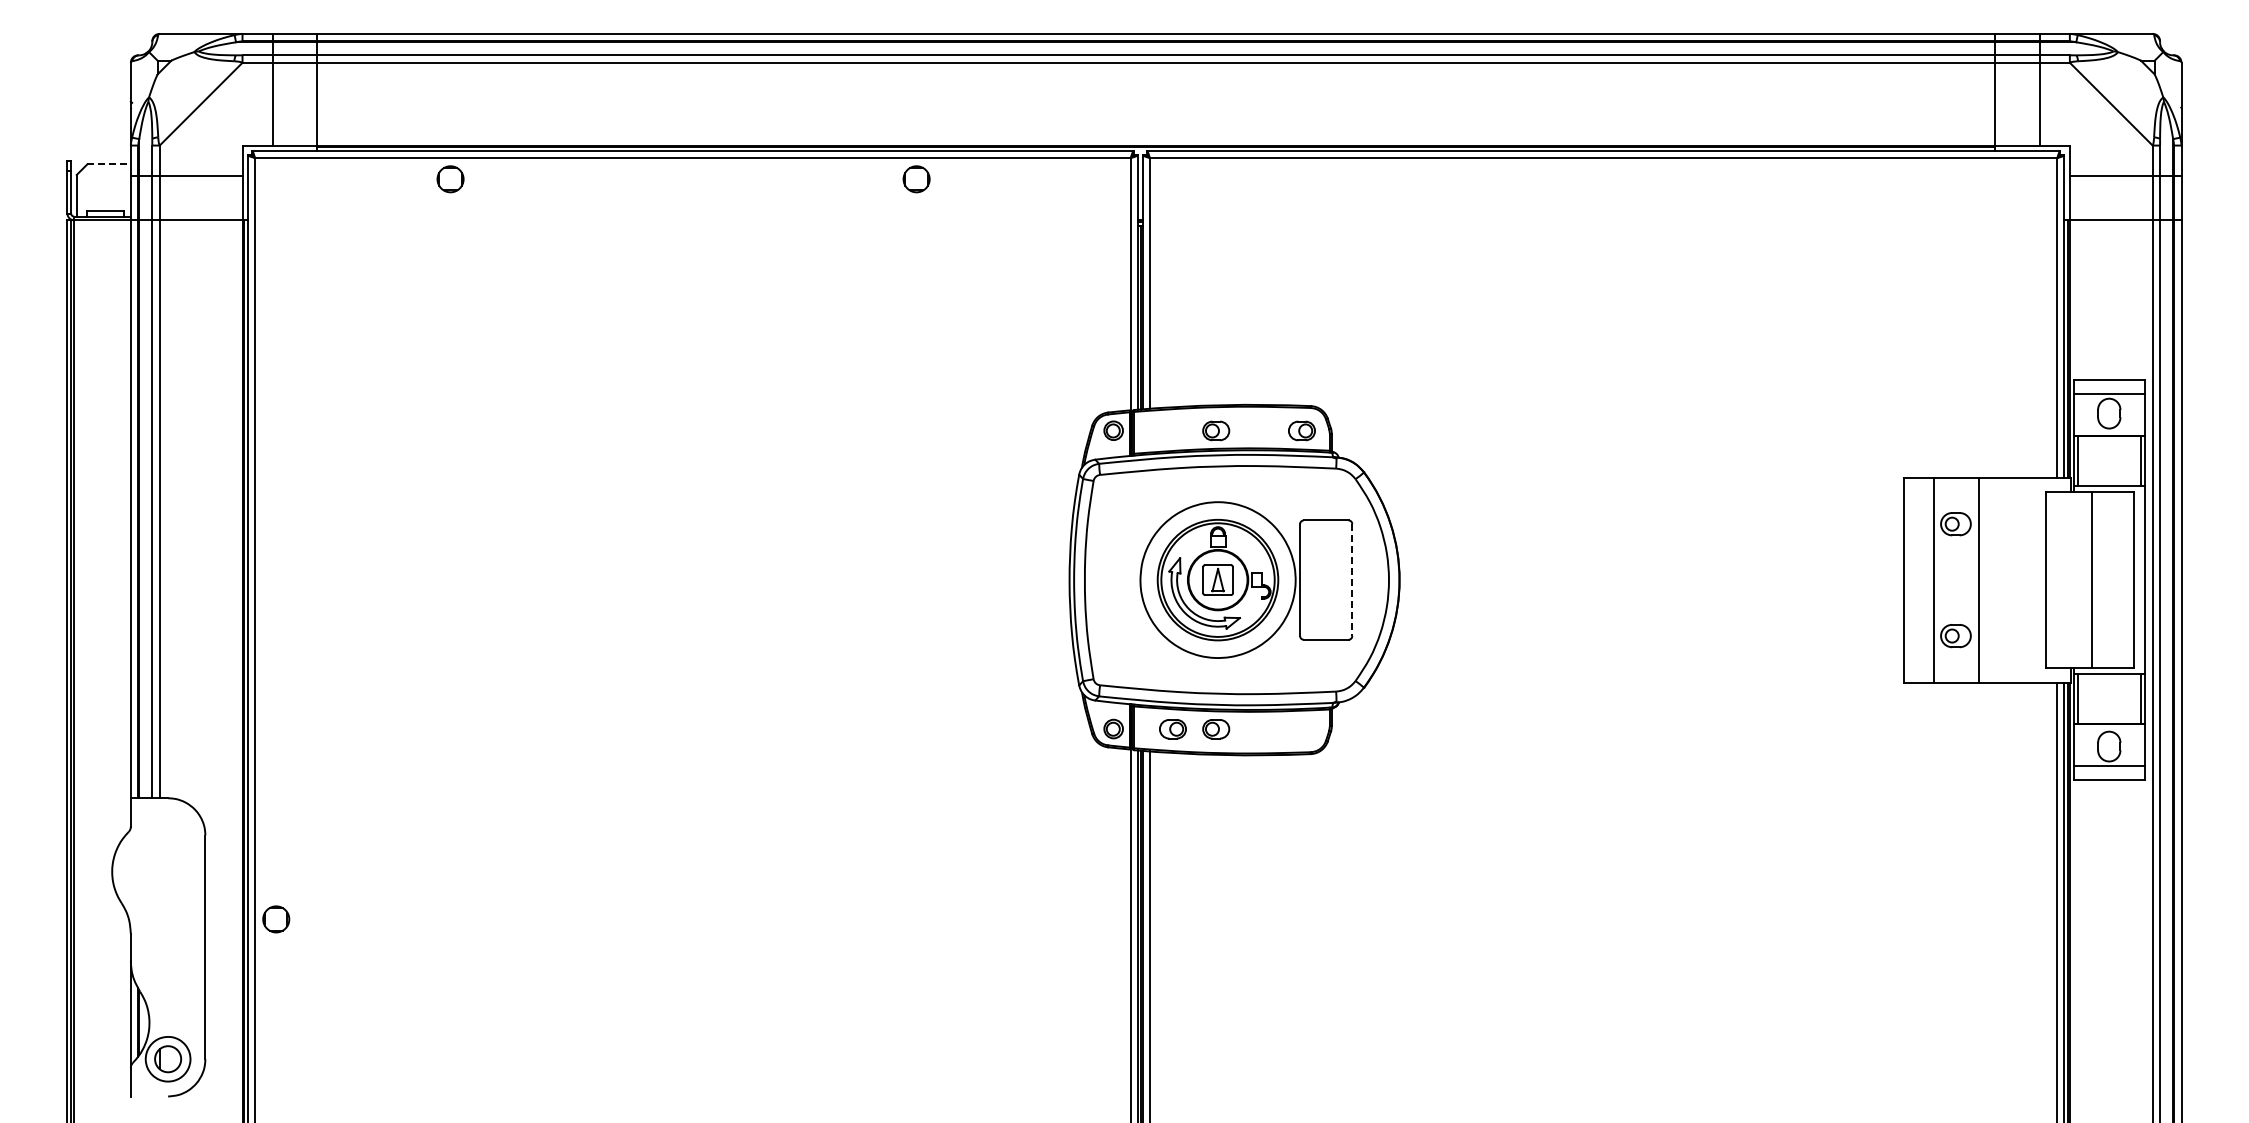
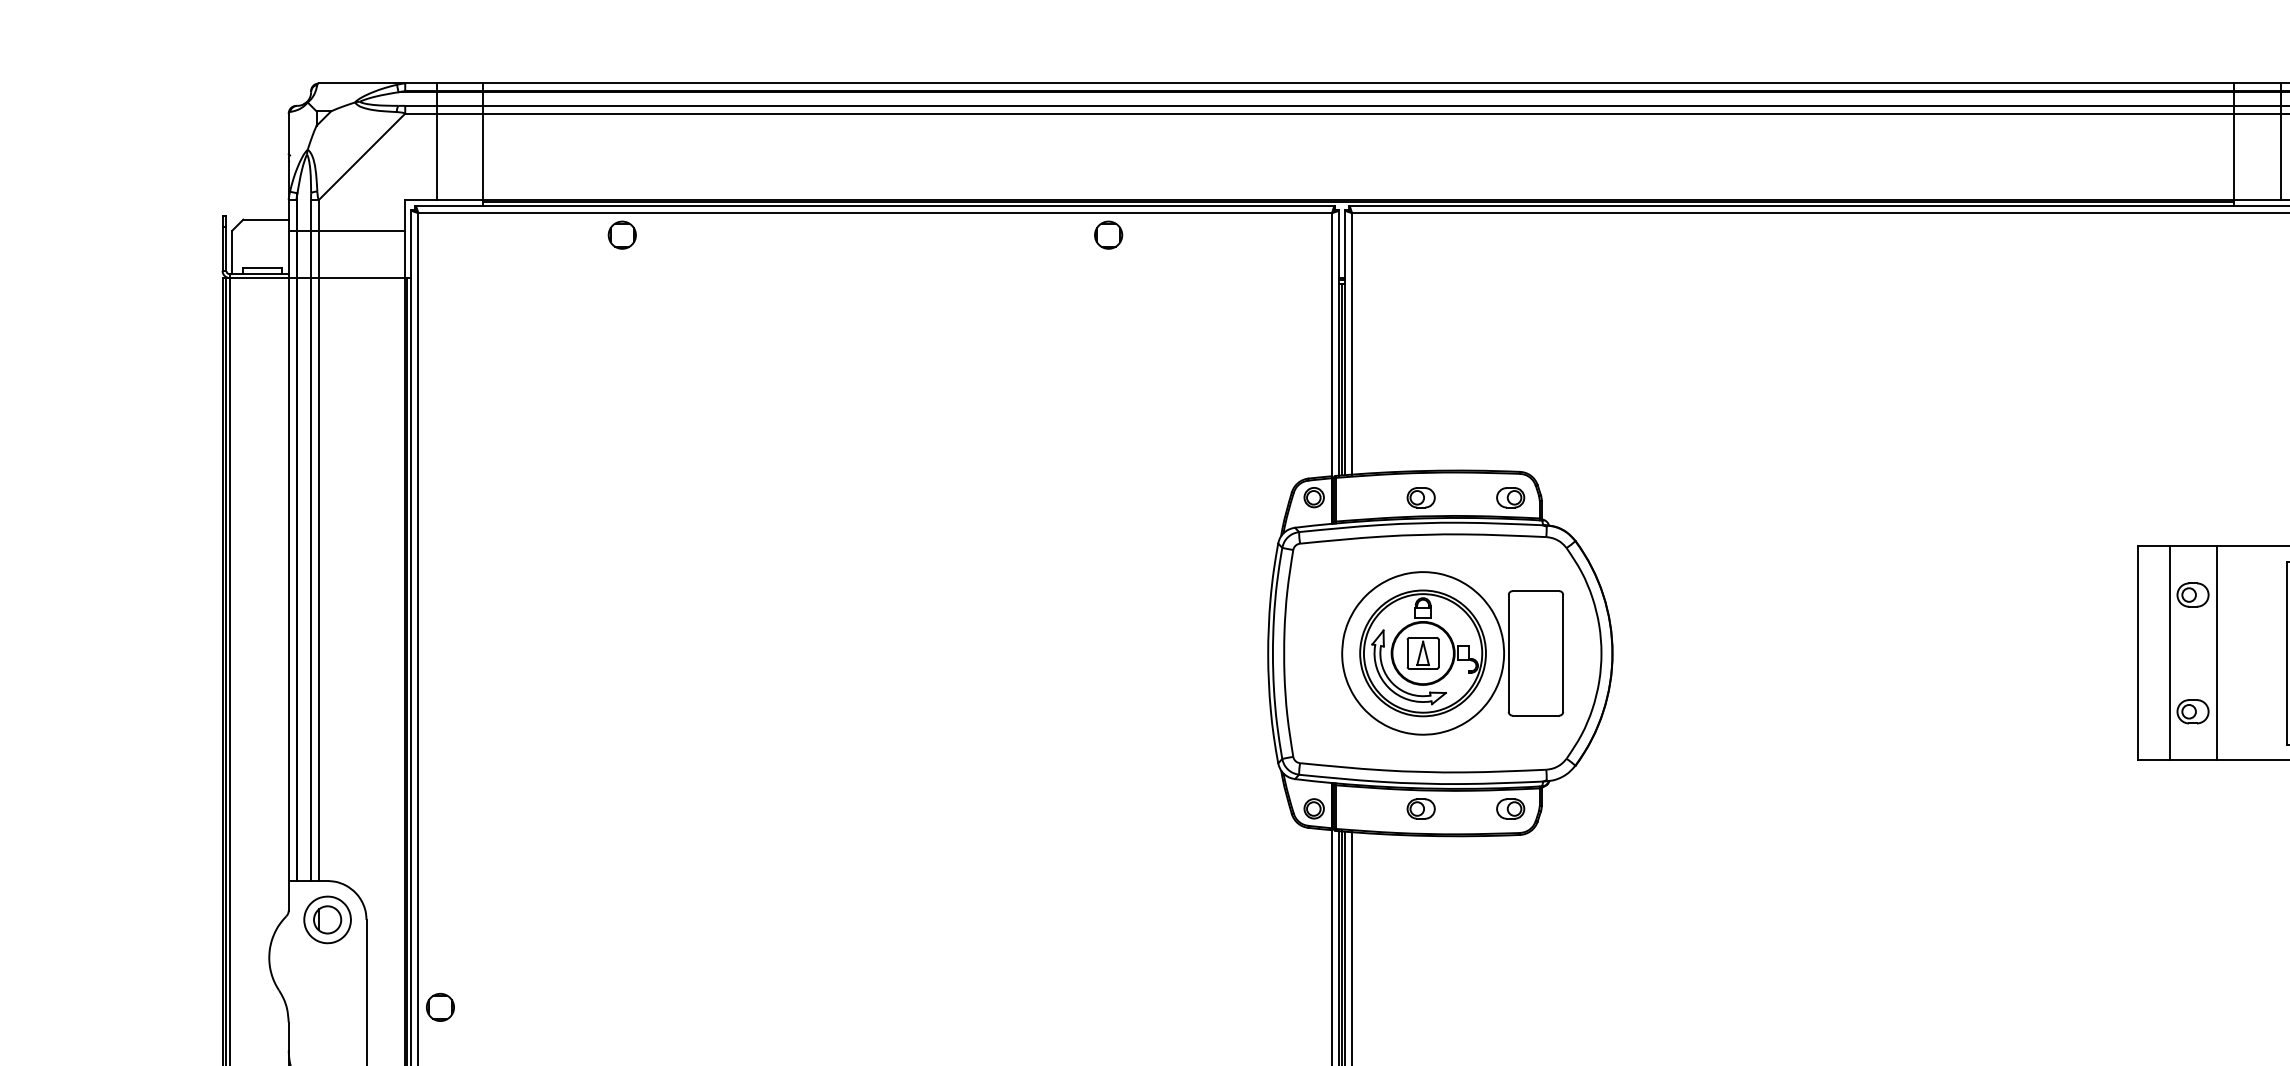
line: (109, 164) -> (266, 219), dashed -> solid
line: (1352, 580) -> (1563, 653), dashed -> solid
part: (1172, 729) -> (1510, 809), moved
part: (167, 835) -> (326, 919), added

